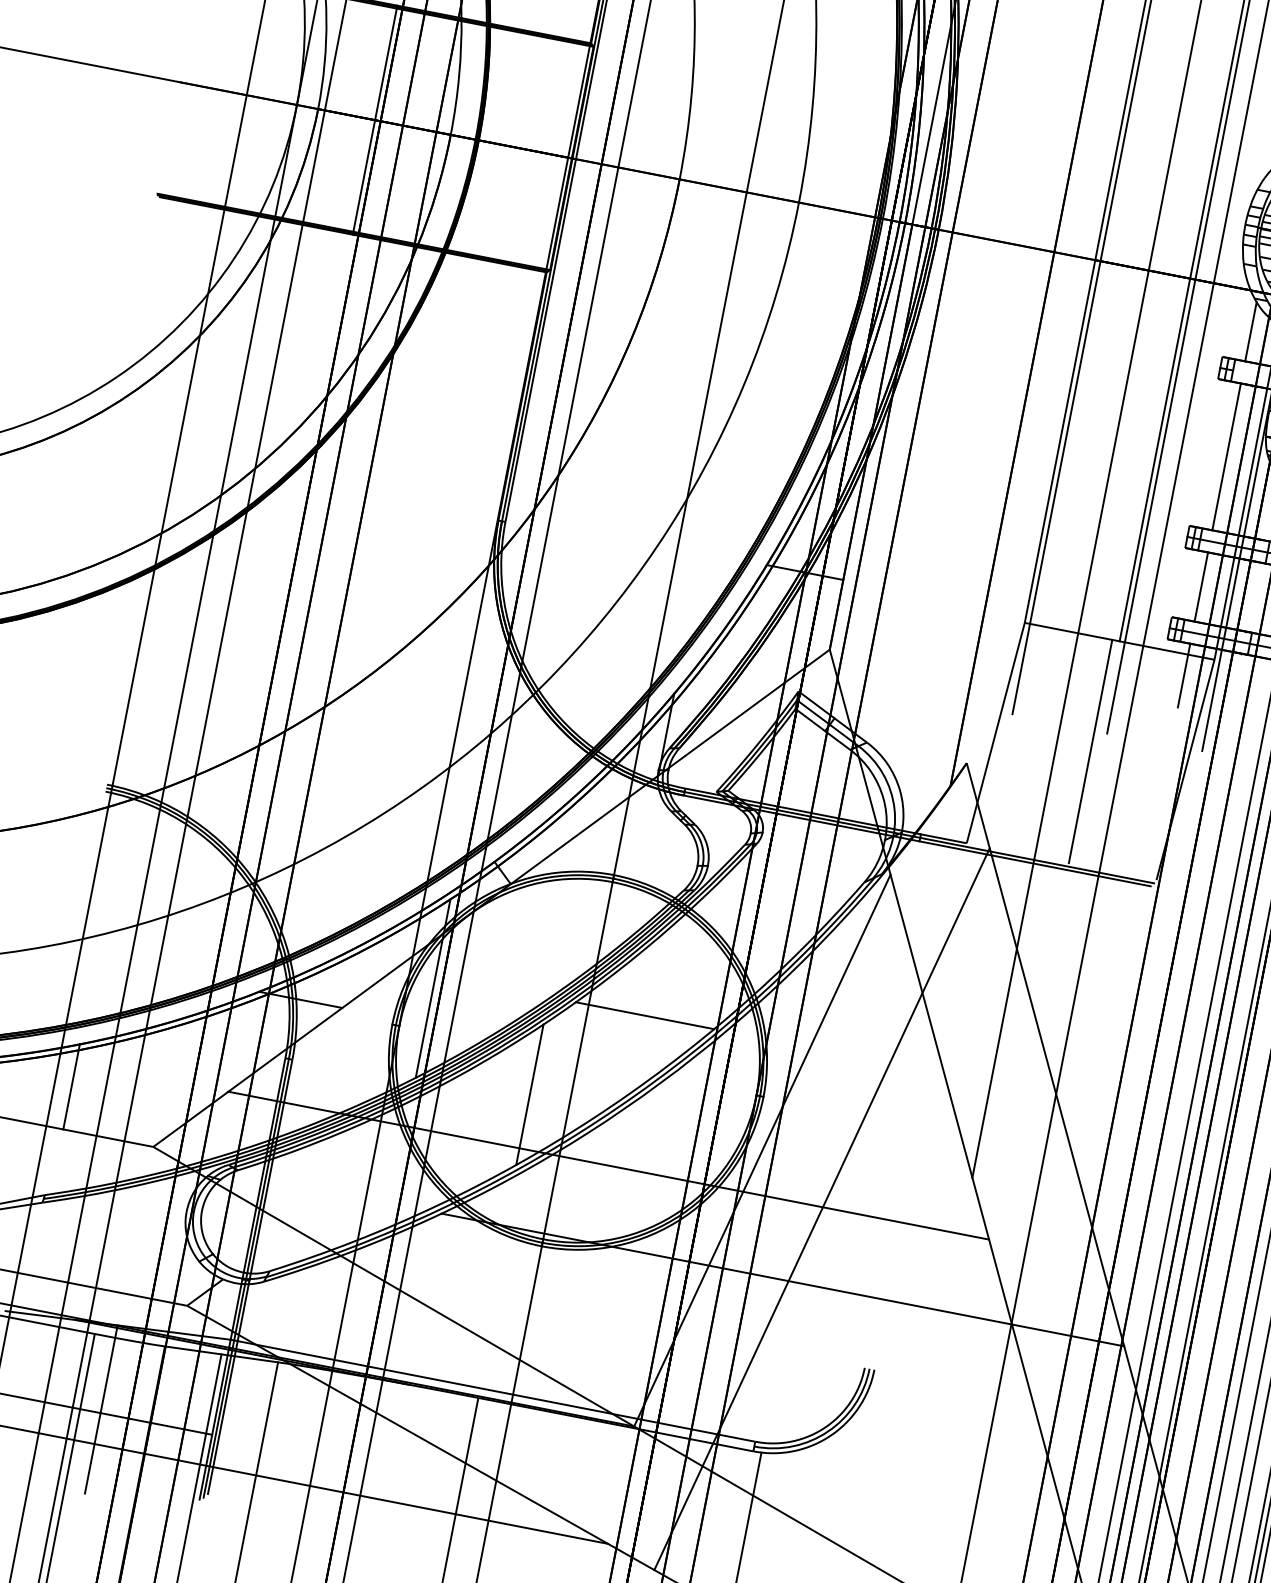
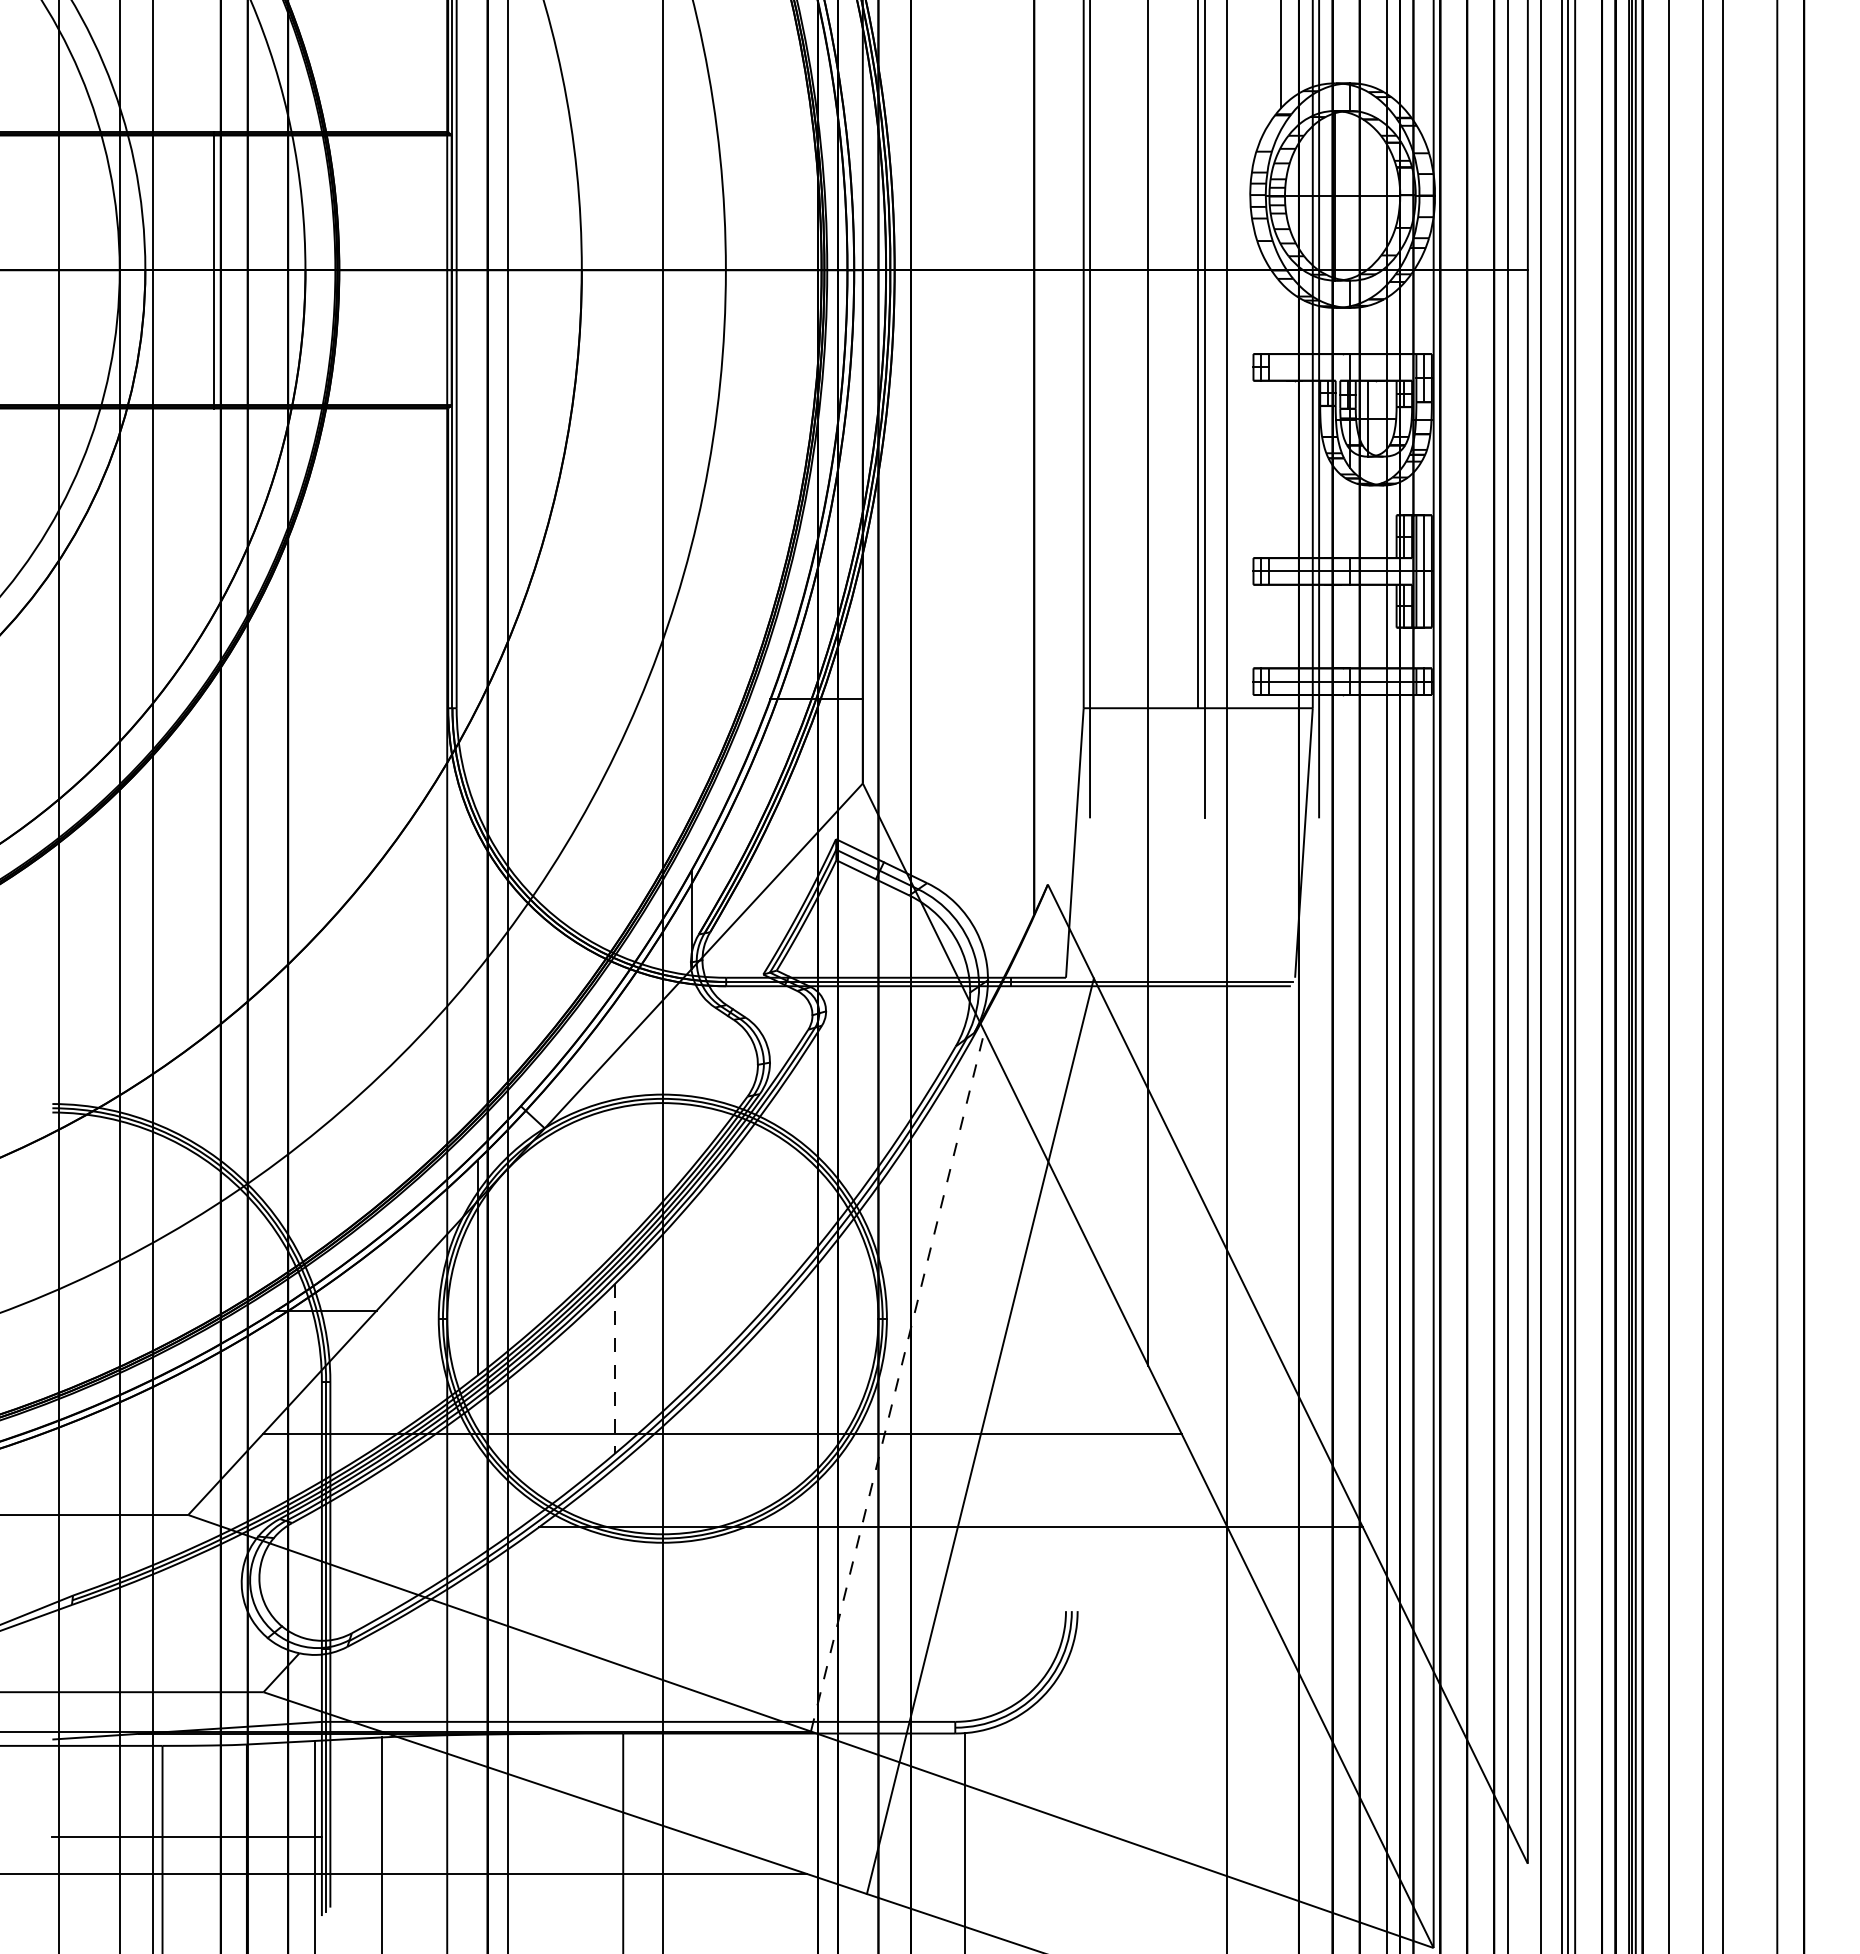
line: (1250, 331) -> (1280, 318), removed
line: (1226, 456) -> (1280, 469), removed
line: (1200, 586) -> (1280, 626), removed
line: (1183, 675) -> (1280, 733), removed
line: (1090, 751) -> (1189, 842), removed
line: (644, 1015) -> (730, 1251), removed
line: (71, 1086) -> (79, 1463), removed
line: (529, 1095) -> (614, 1369), solid -> dashed
line: (762, 1150) -> (897, 1381), solid -> dashed
line: (101, 1408) -> (187, 1831), removed

